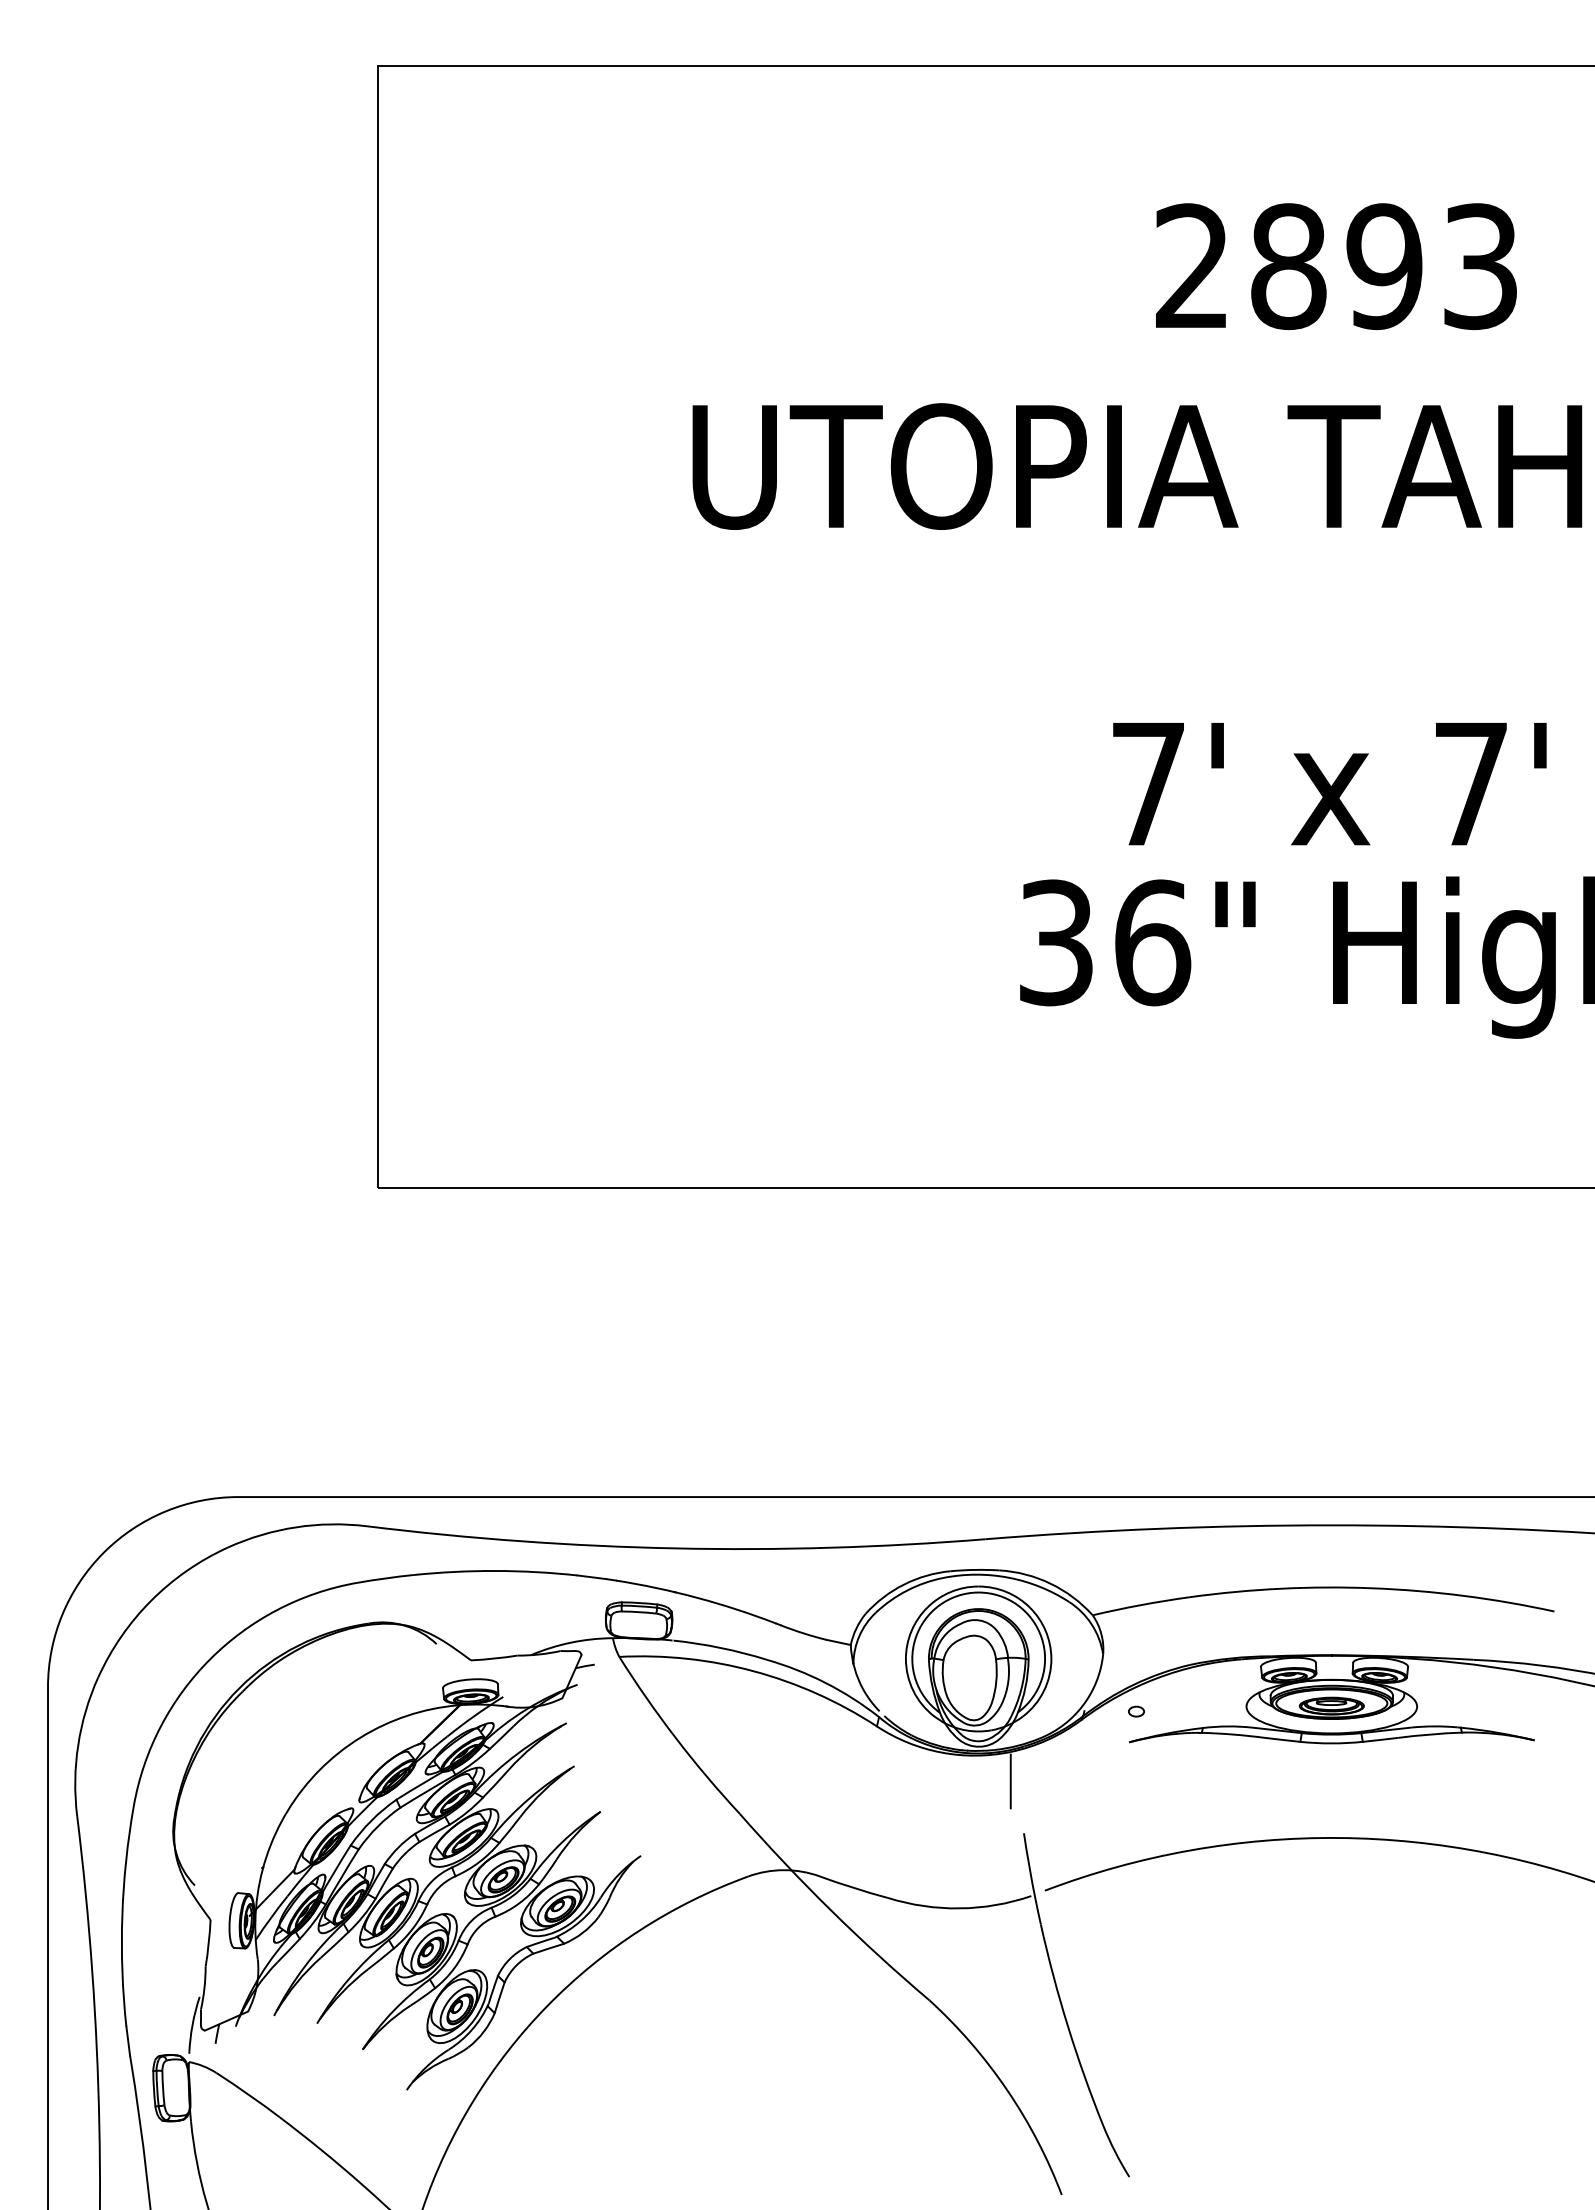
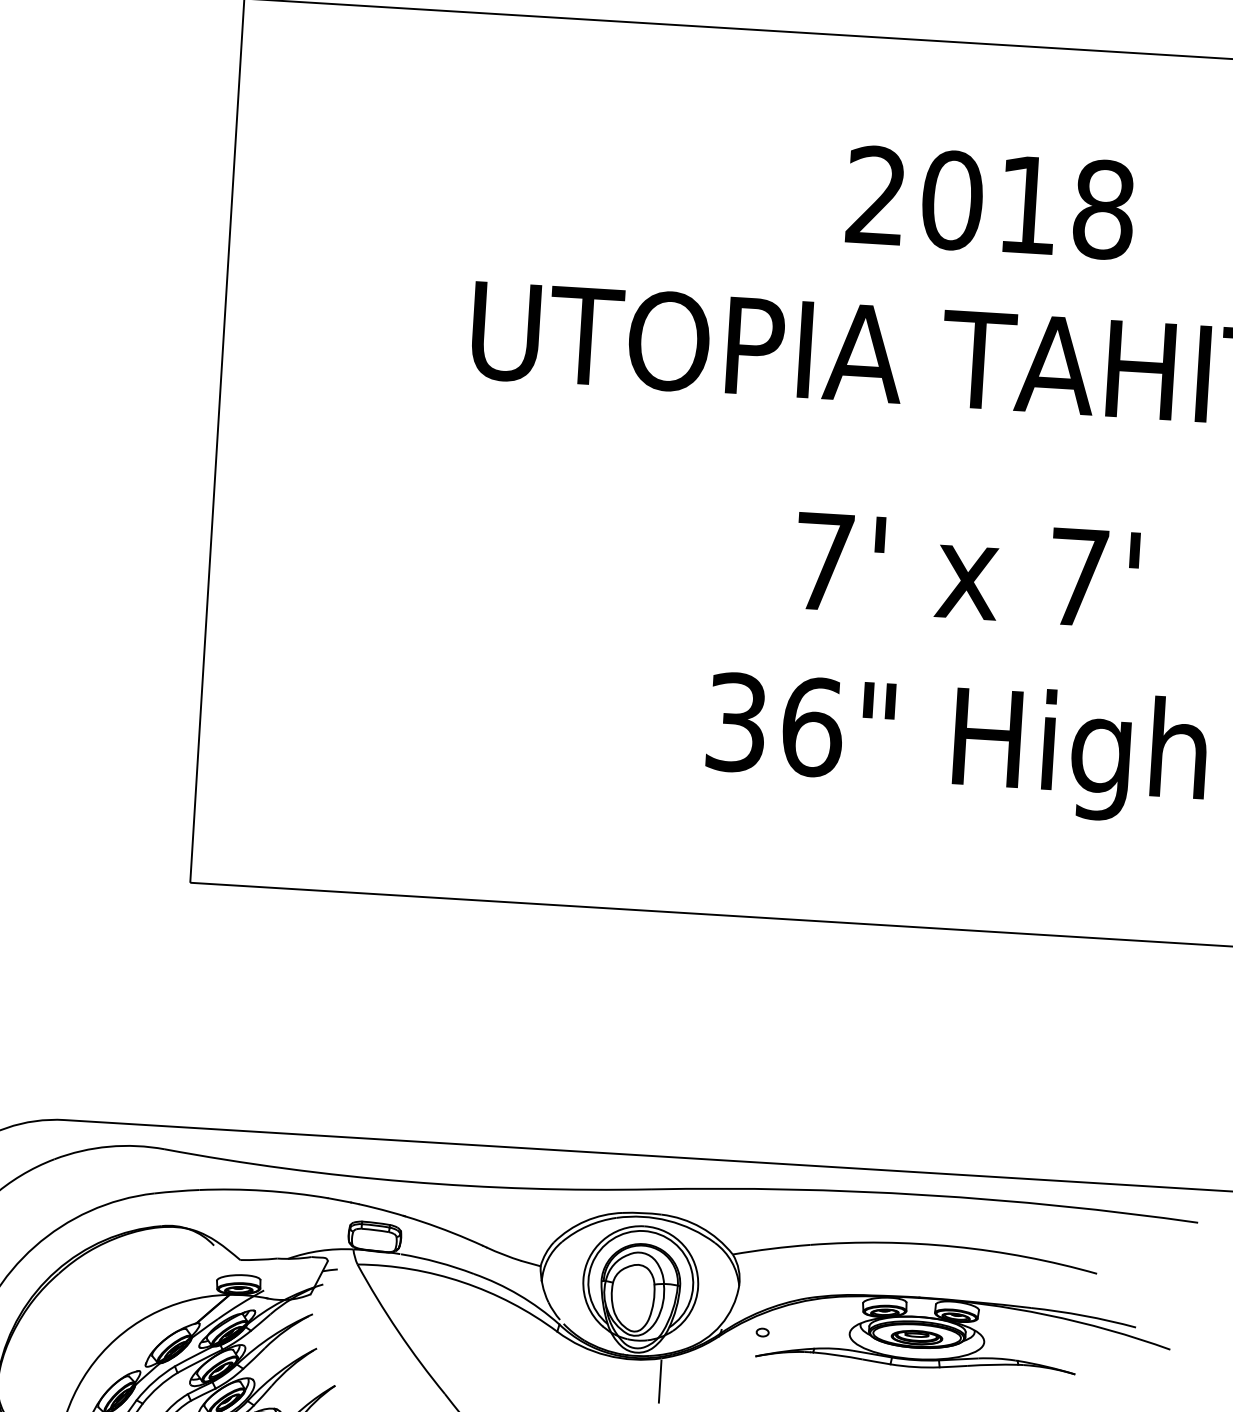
text: (1384, 266) -> (1027, 205), 2893 -> 2018
text: (1329, 784) -> (966, 570), moved

